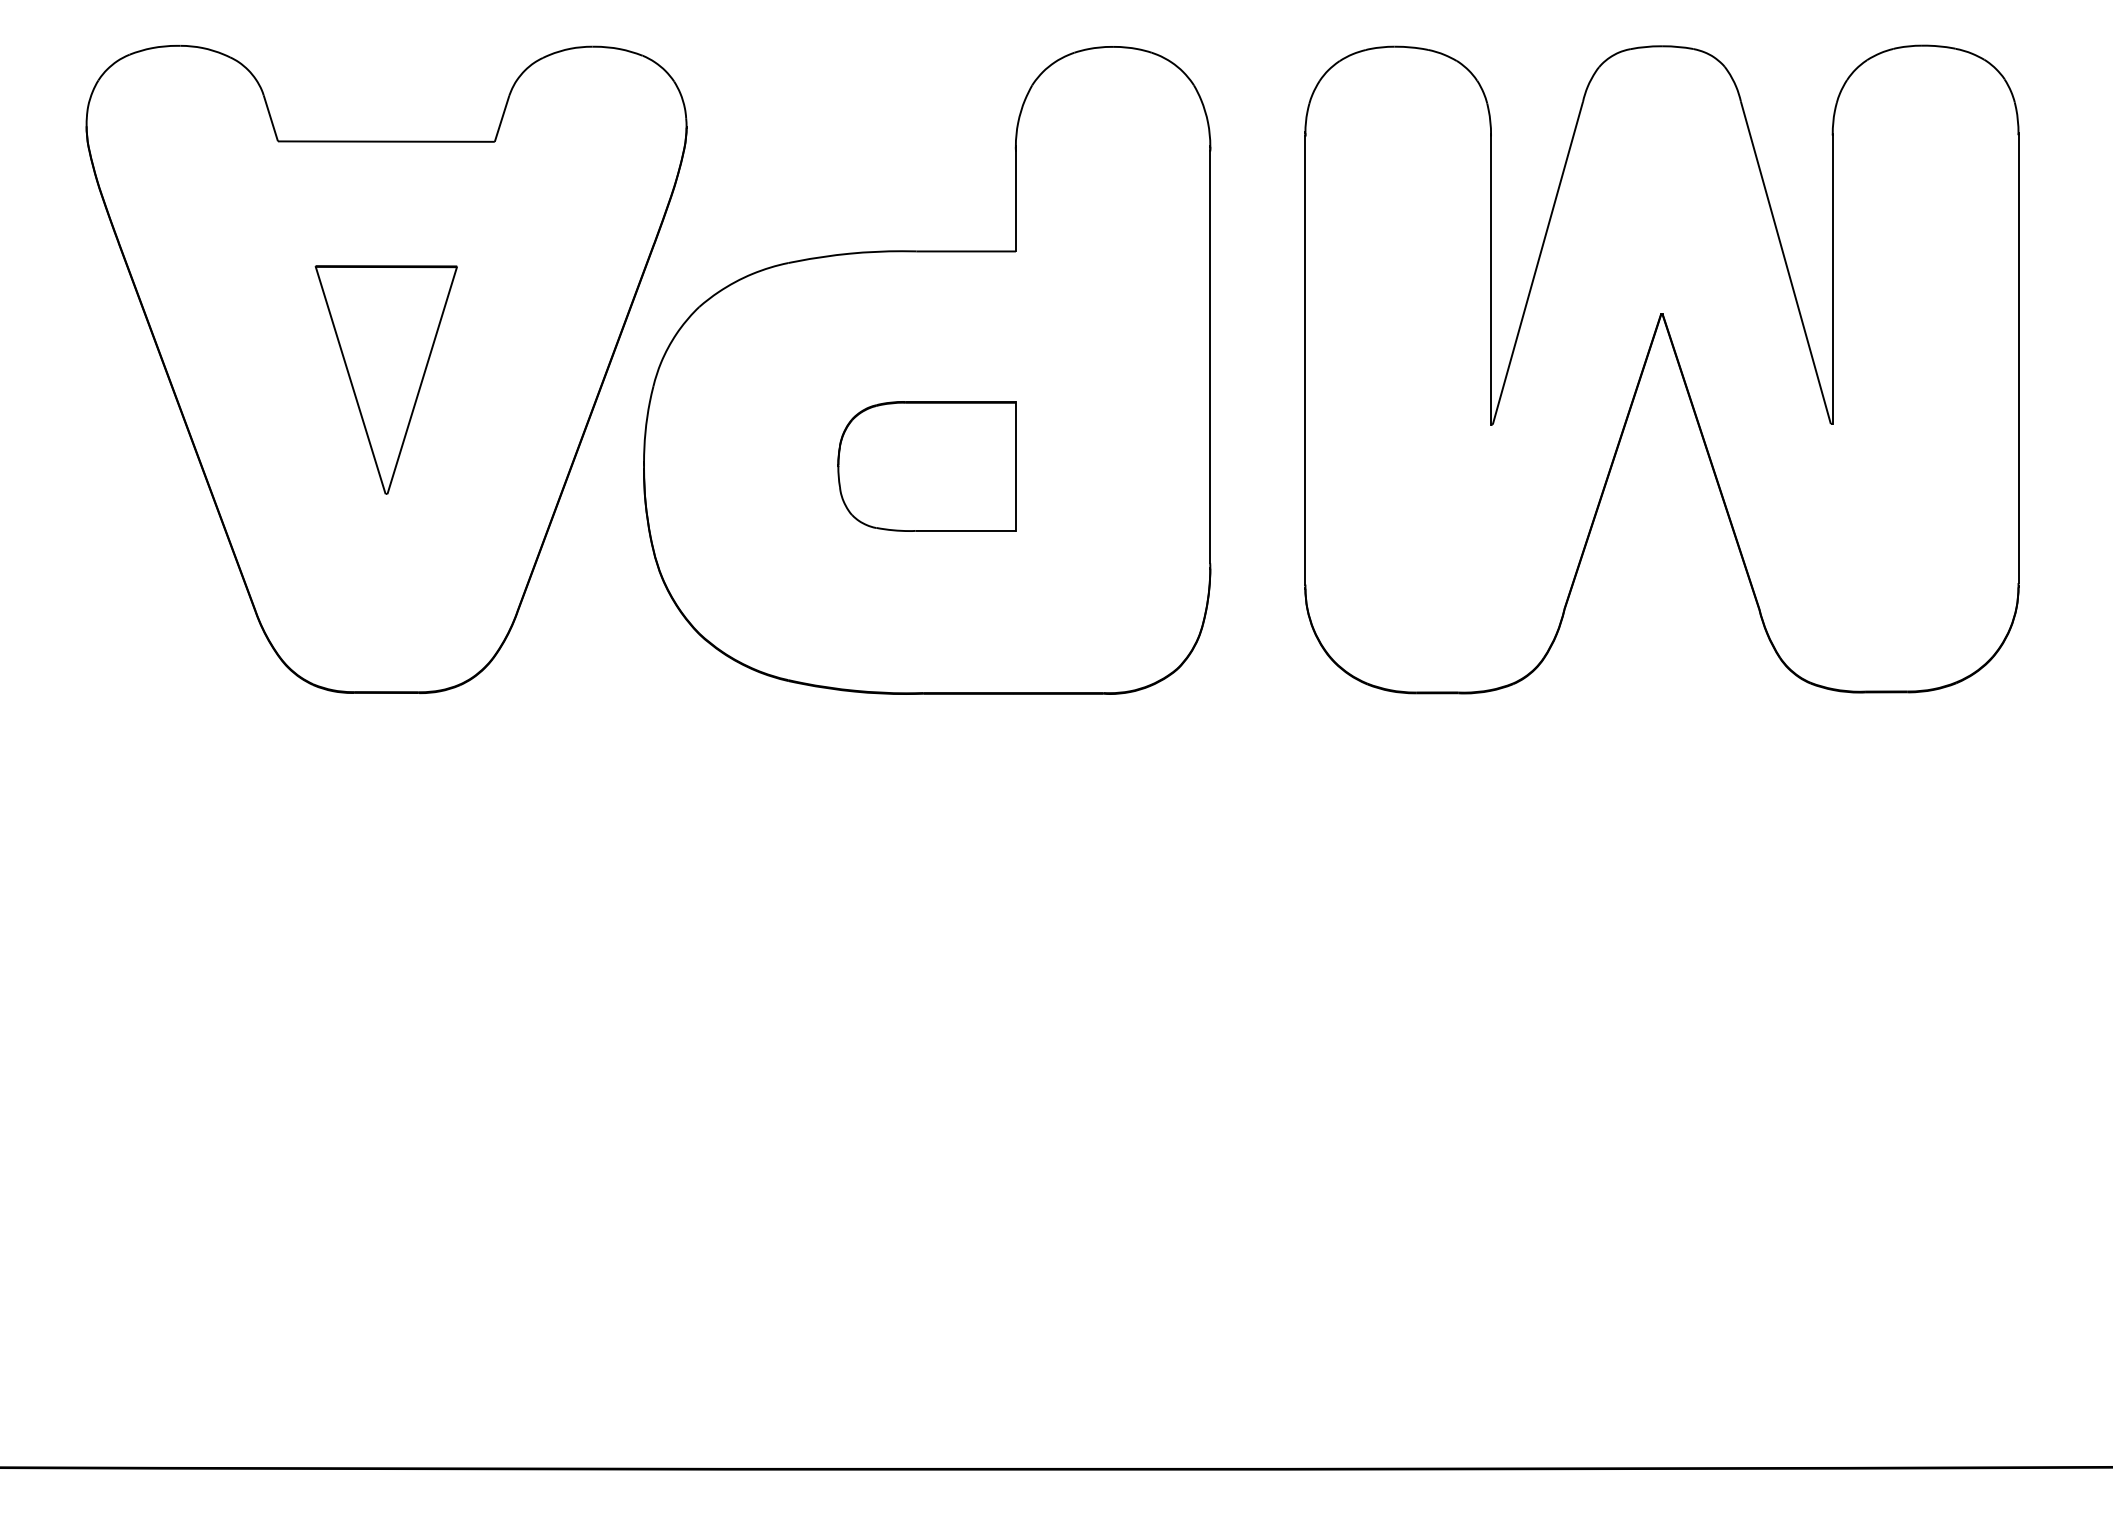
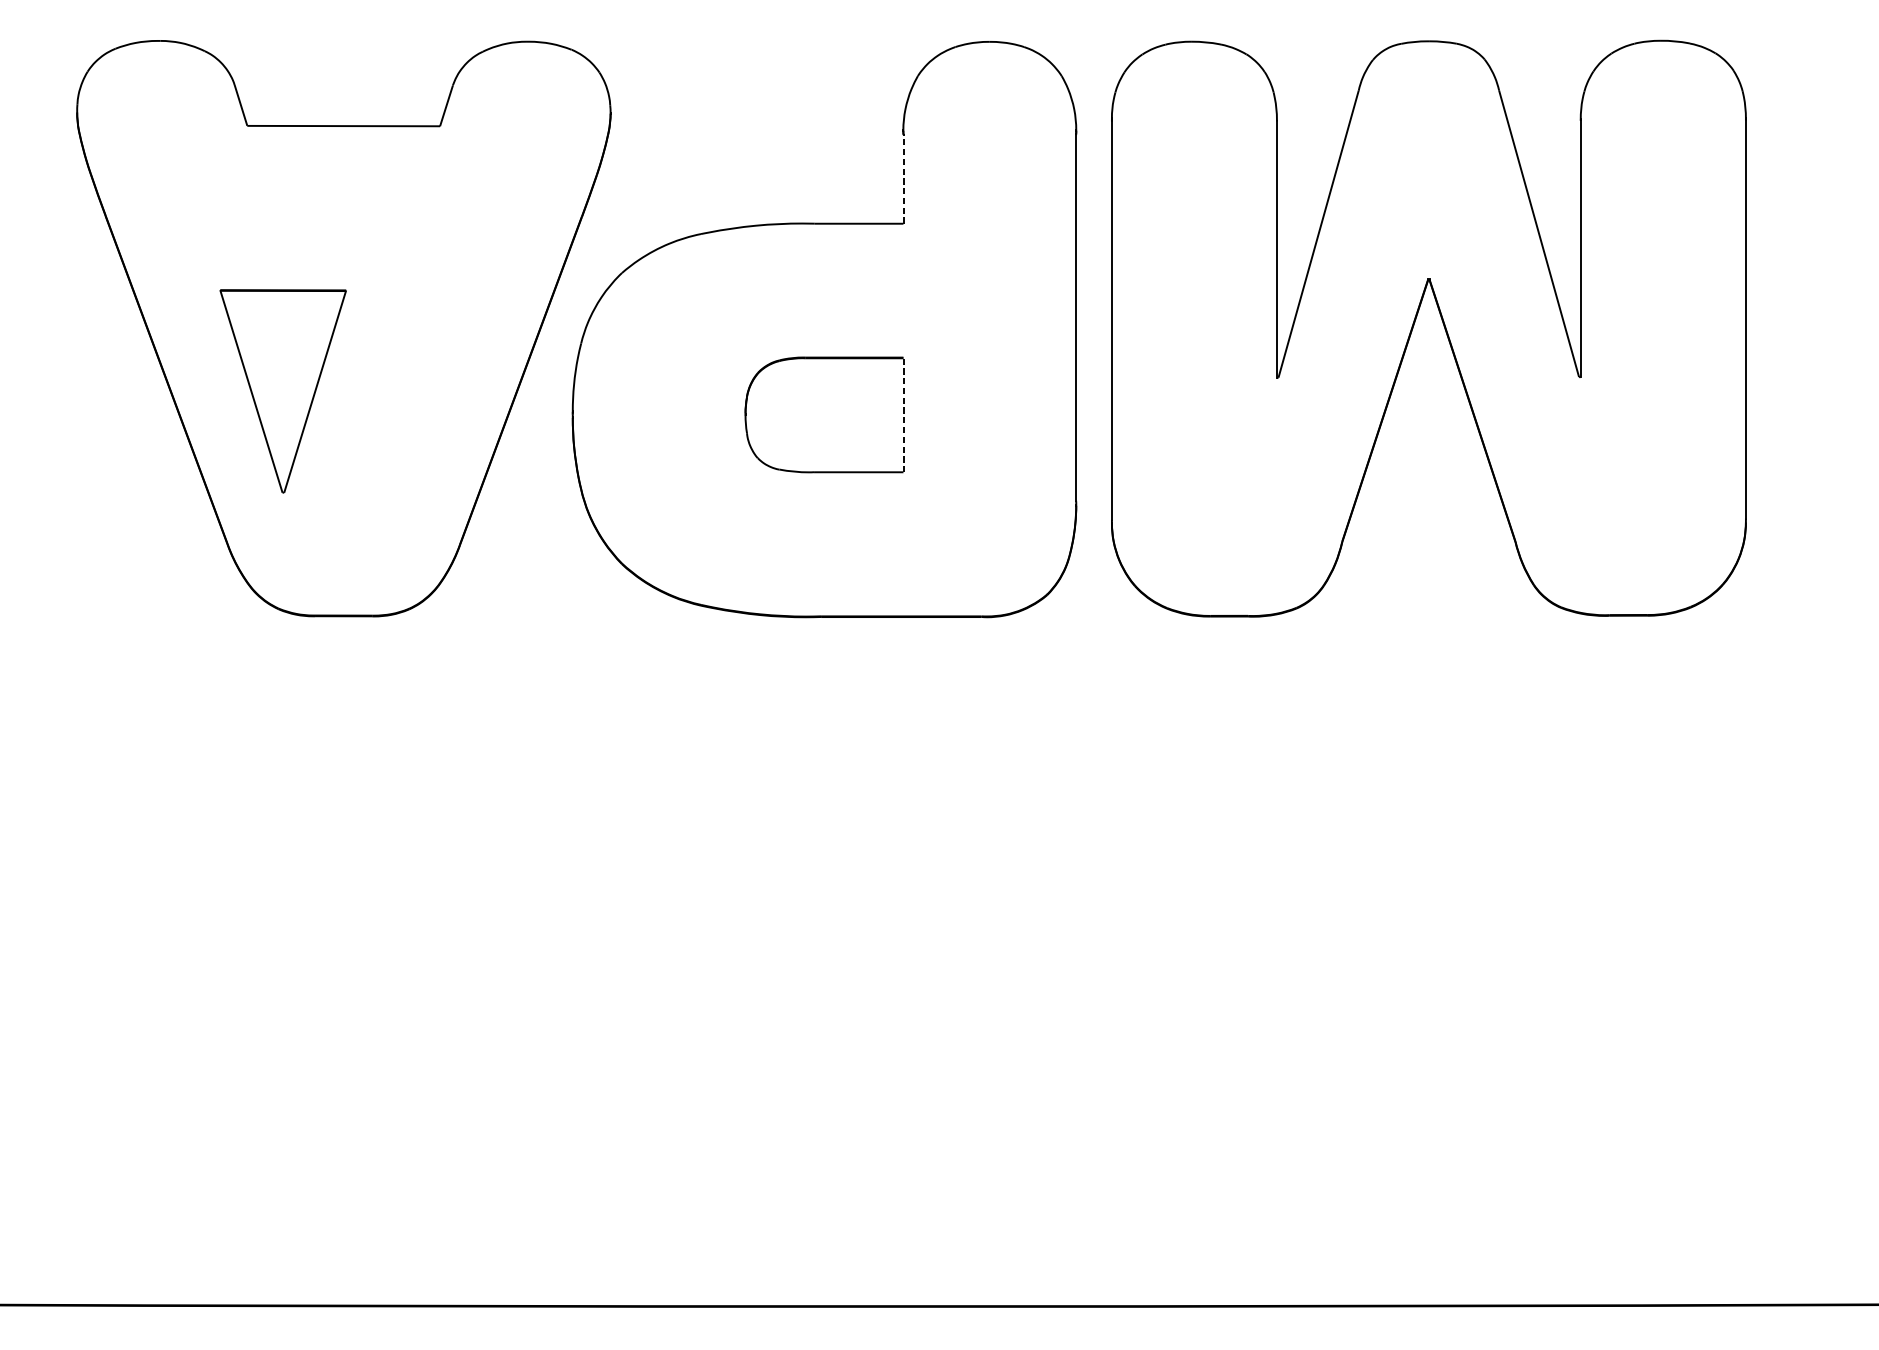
line: (1016, 200) -> (903, 178), solid -> dashed
part: (1646, 363) -> (1415, 323), moved
part: (385, 379) -> (282, 390), moved
line: (1016, 466) -> (903, 414), solid -> dashed

